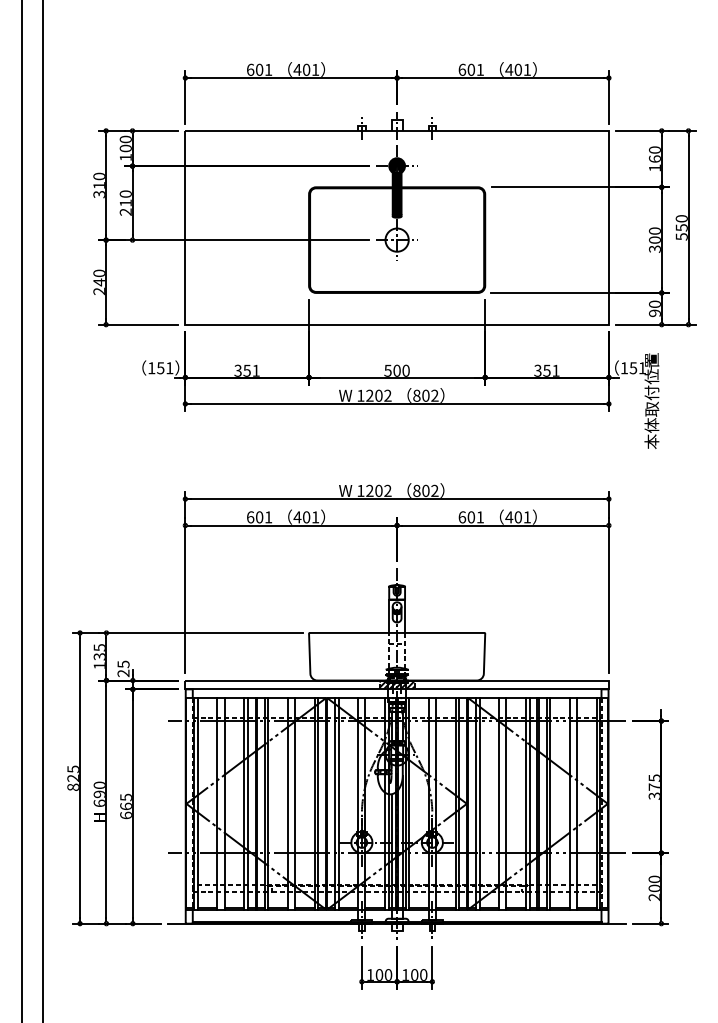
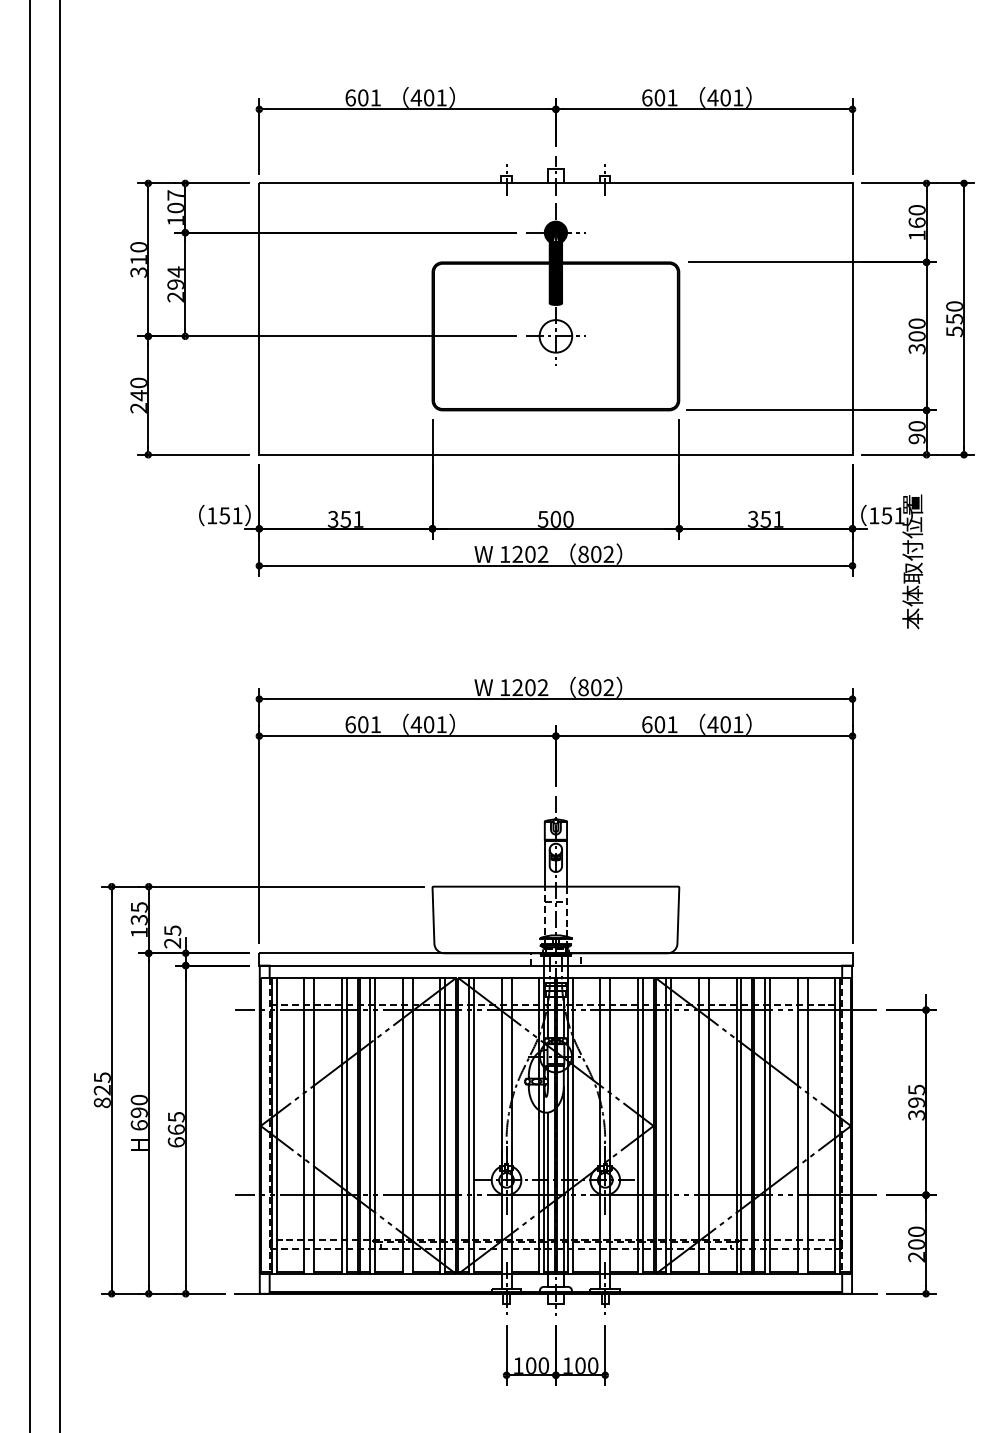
text: (125, 139) -> (175, 195), 100 -> 107
text: (125, 198) -> (175, 277), 210 -> 294
hatch: (396, 684) -> (555, 959), removed
text: (654, 787) -> (916, 1102), 375 -> 395

